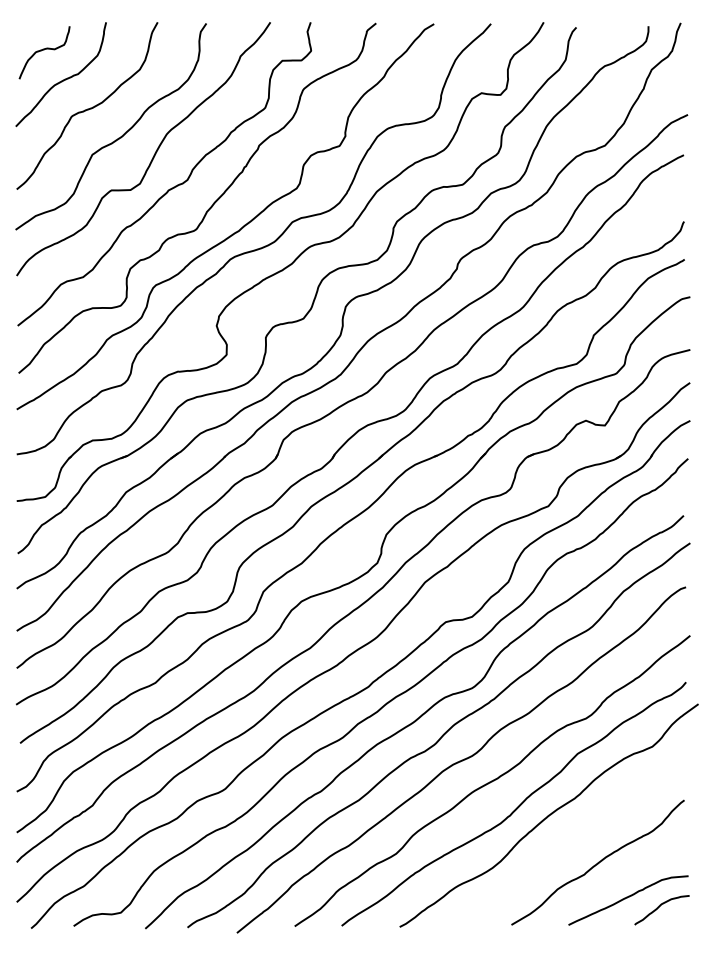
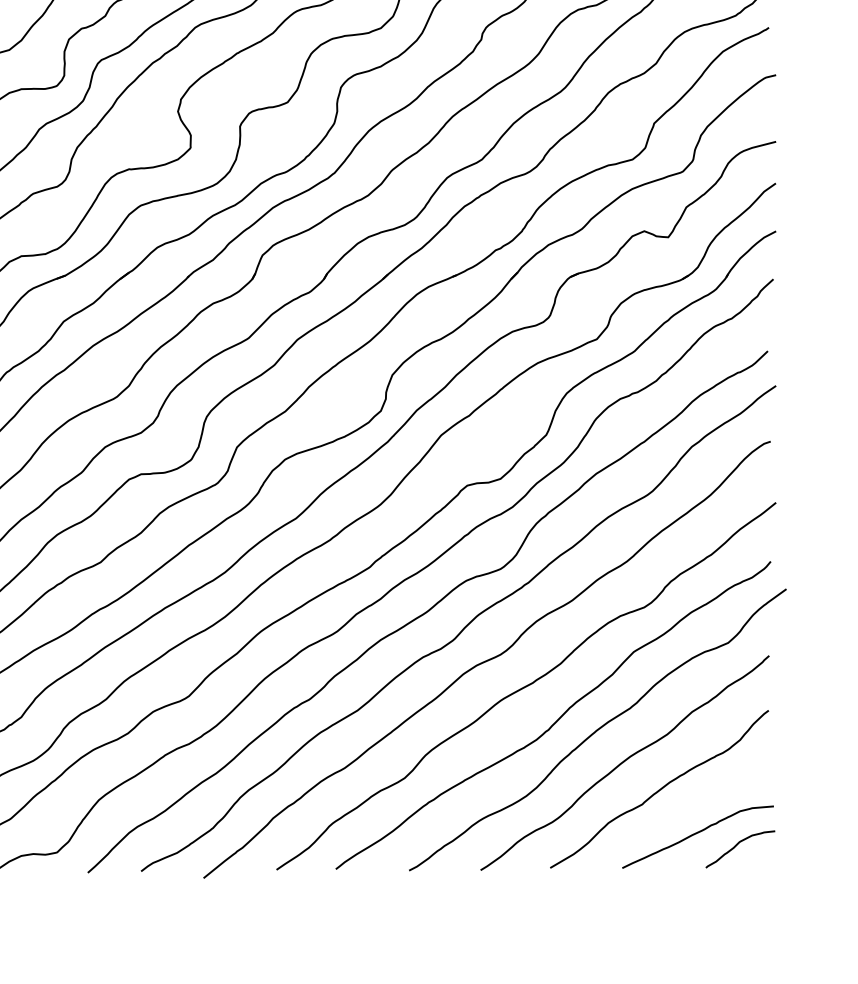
curve: (570, 841) -> (624, 762), added

